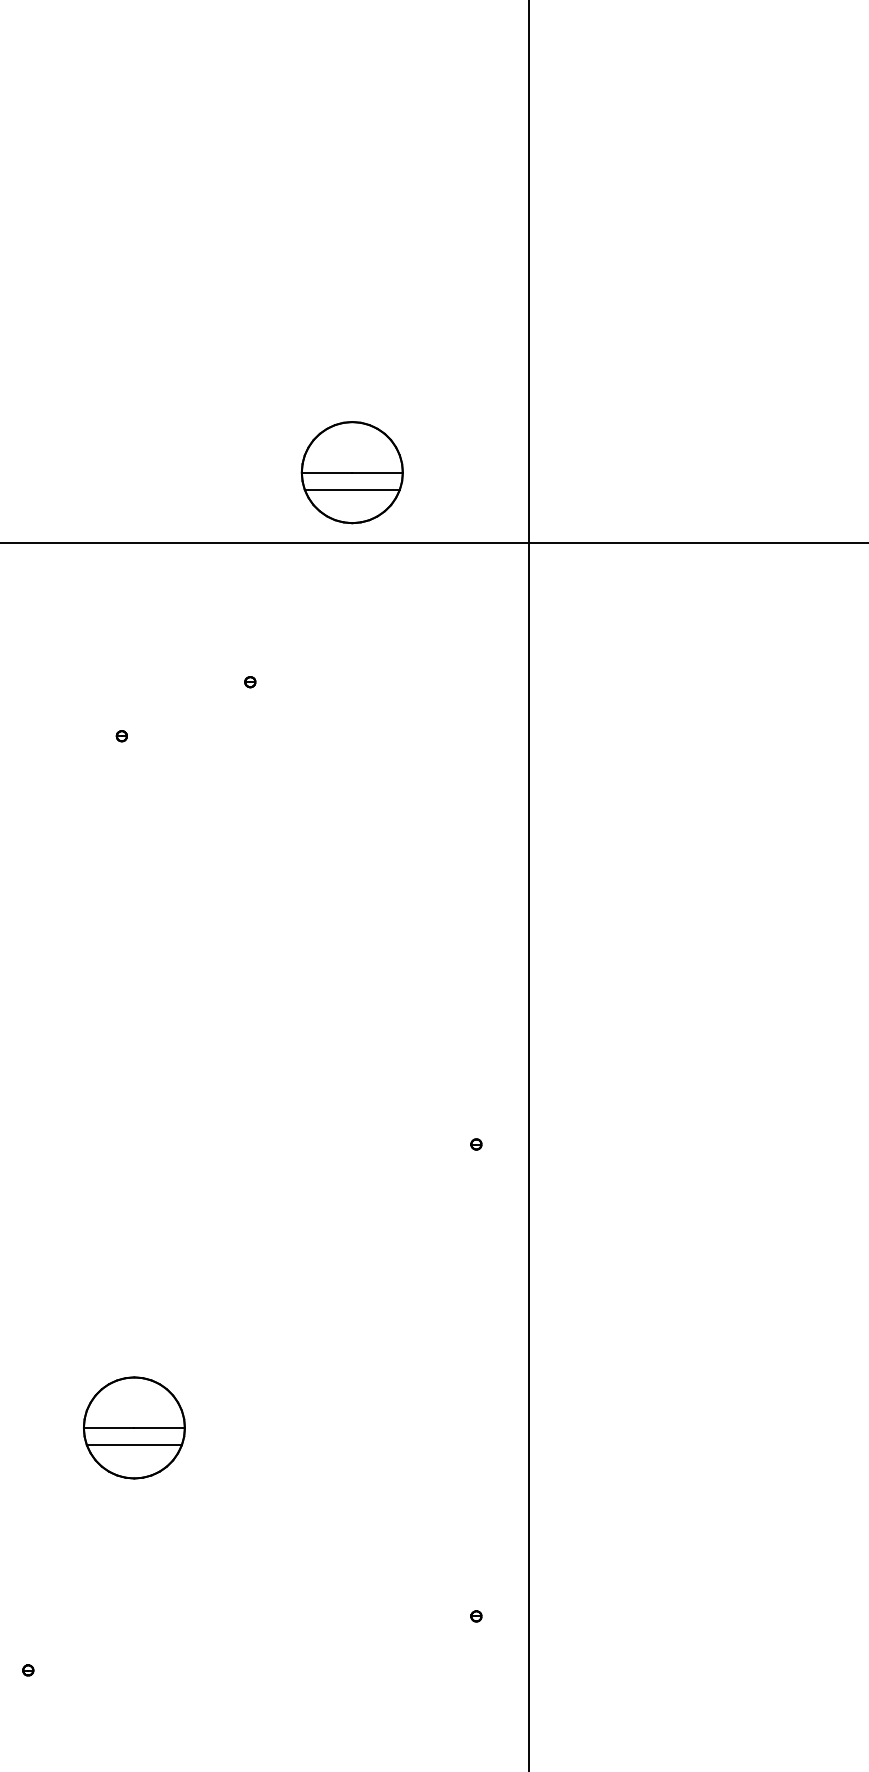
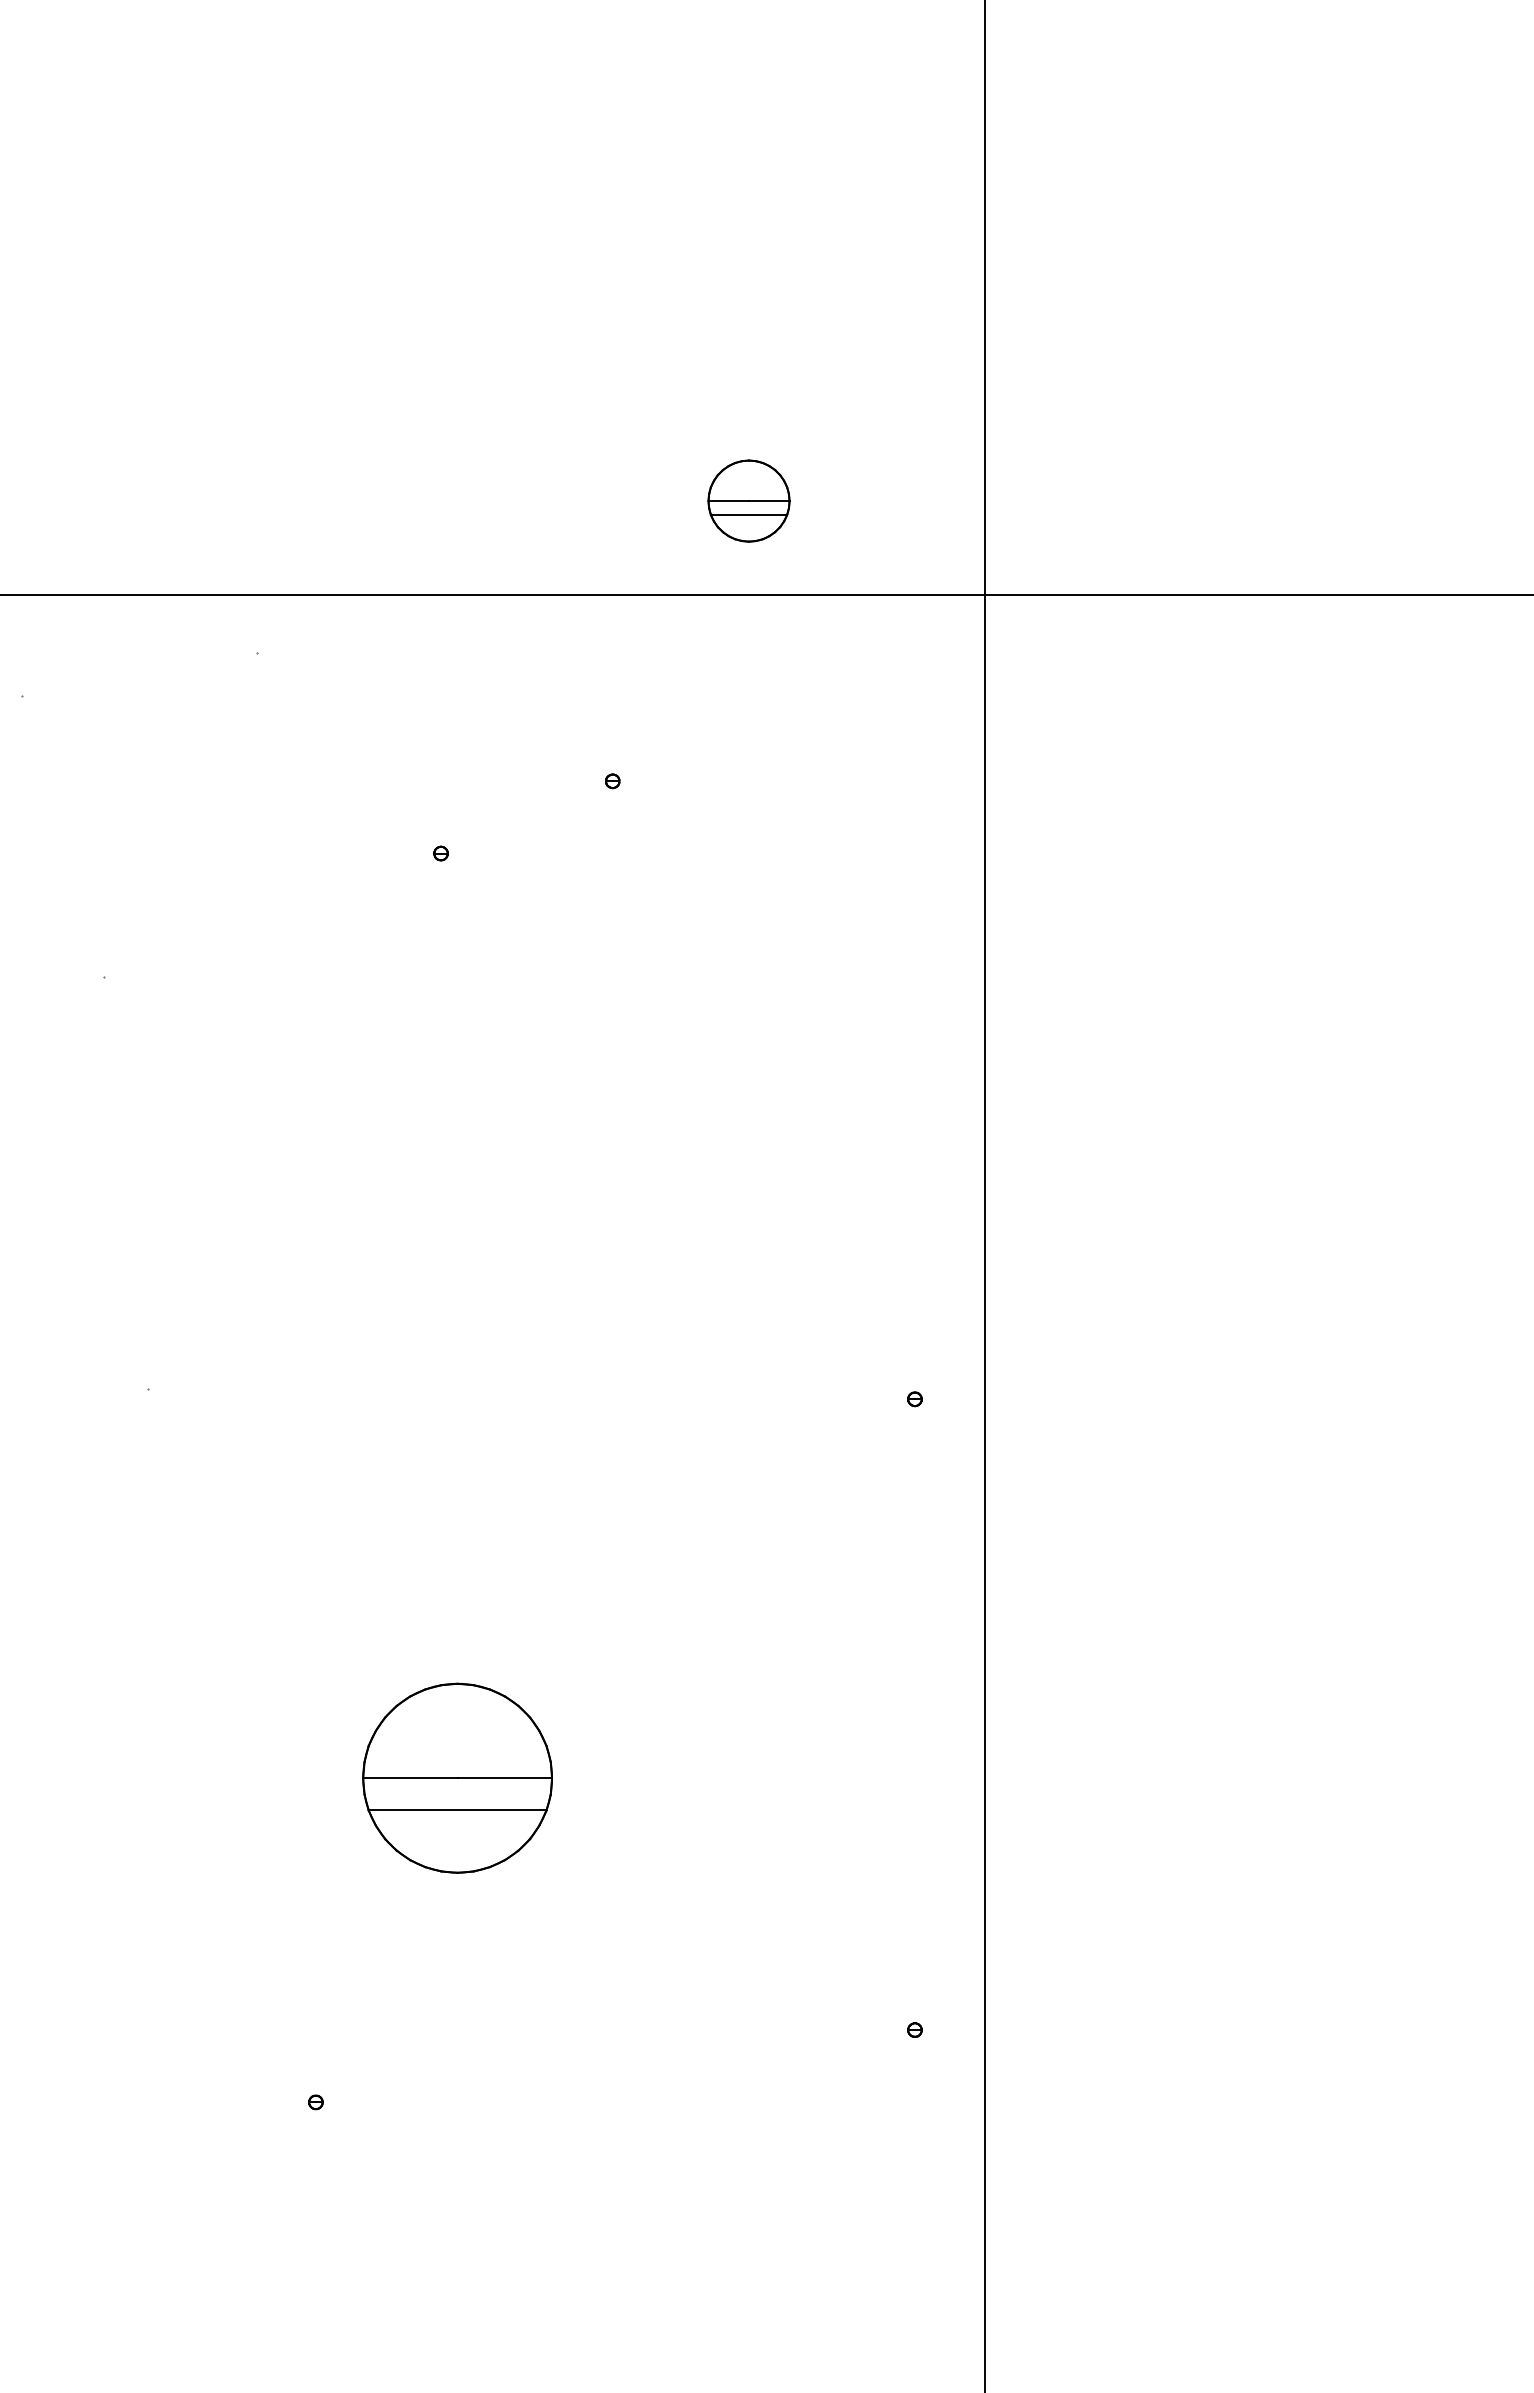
part: (351, 472) -> (748, 500), size x0.6
part: (134, 1427) -> (457, 1777), size x1.4

